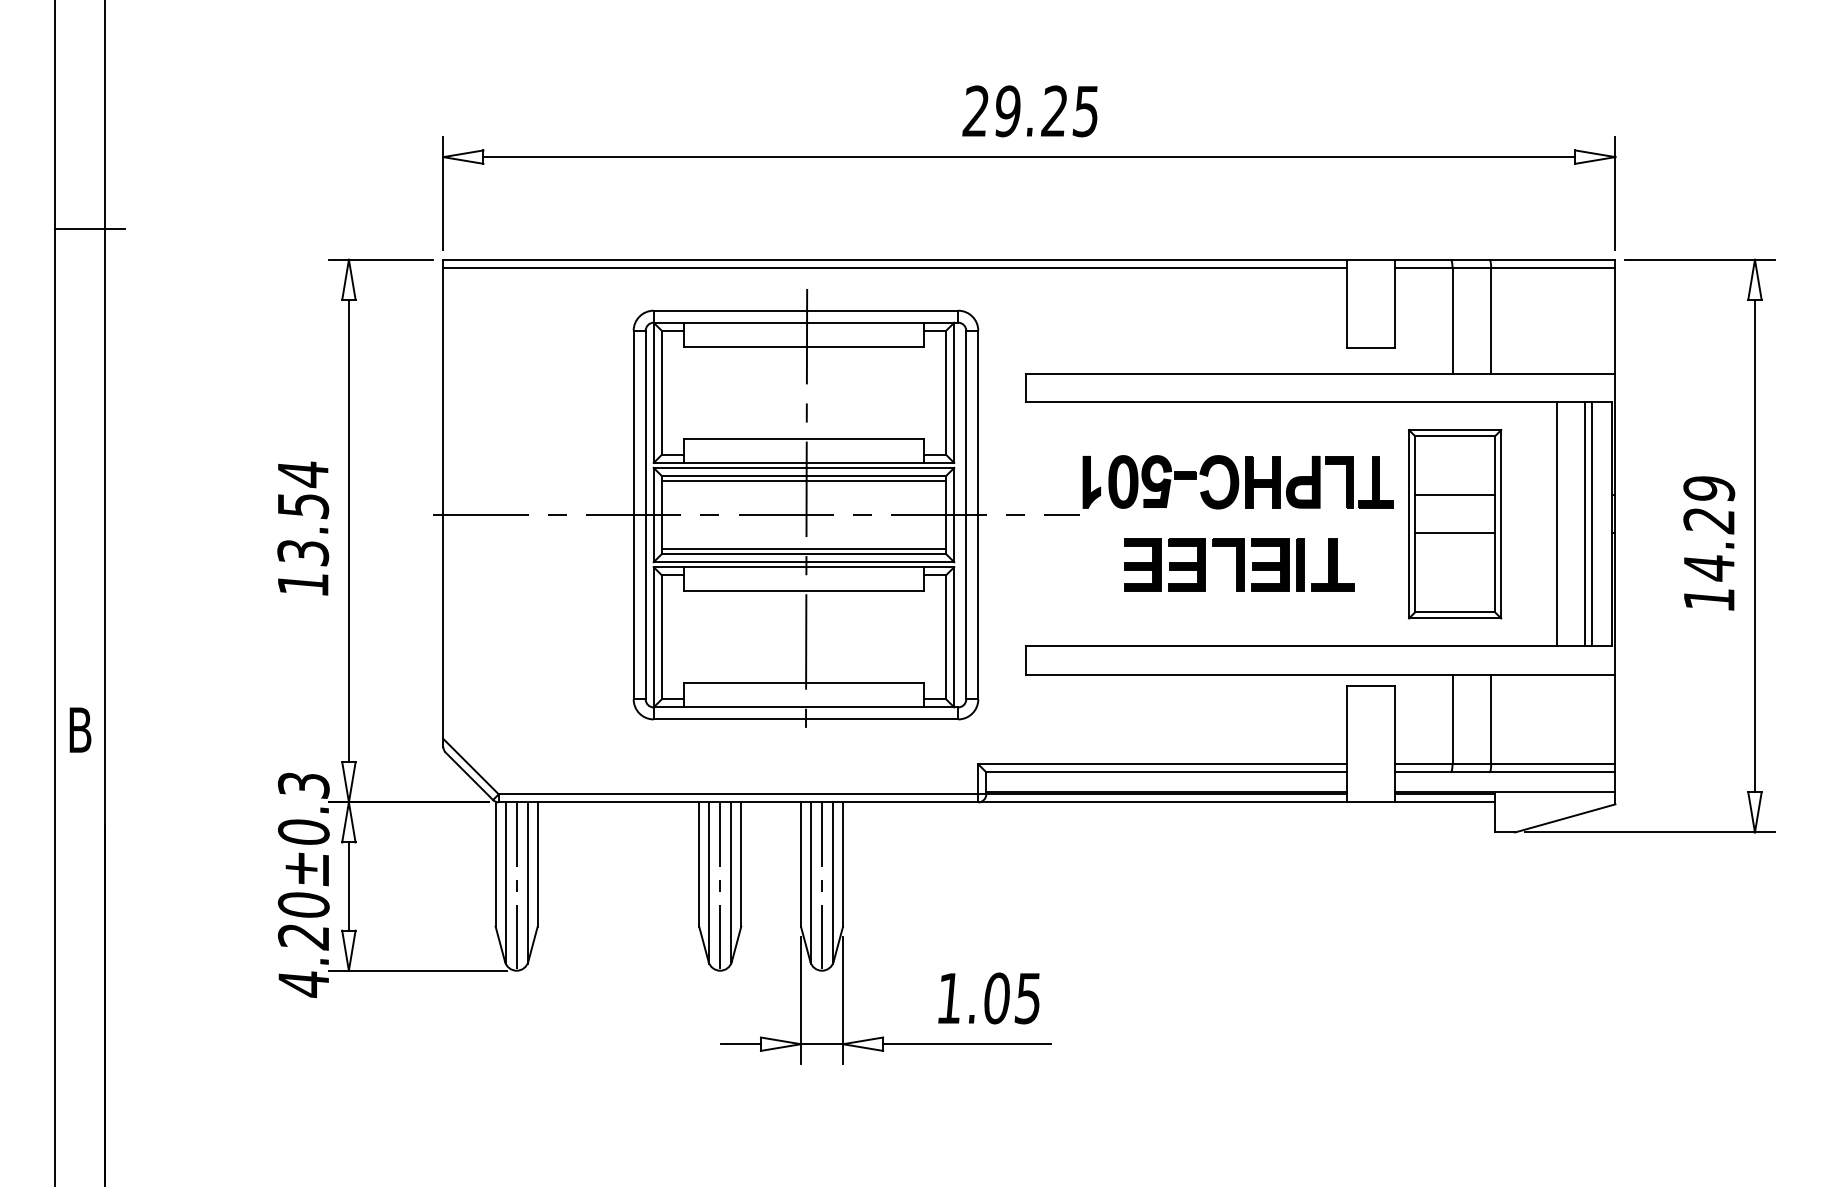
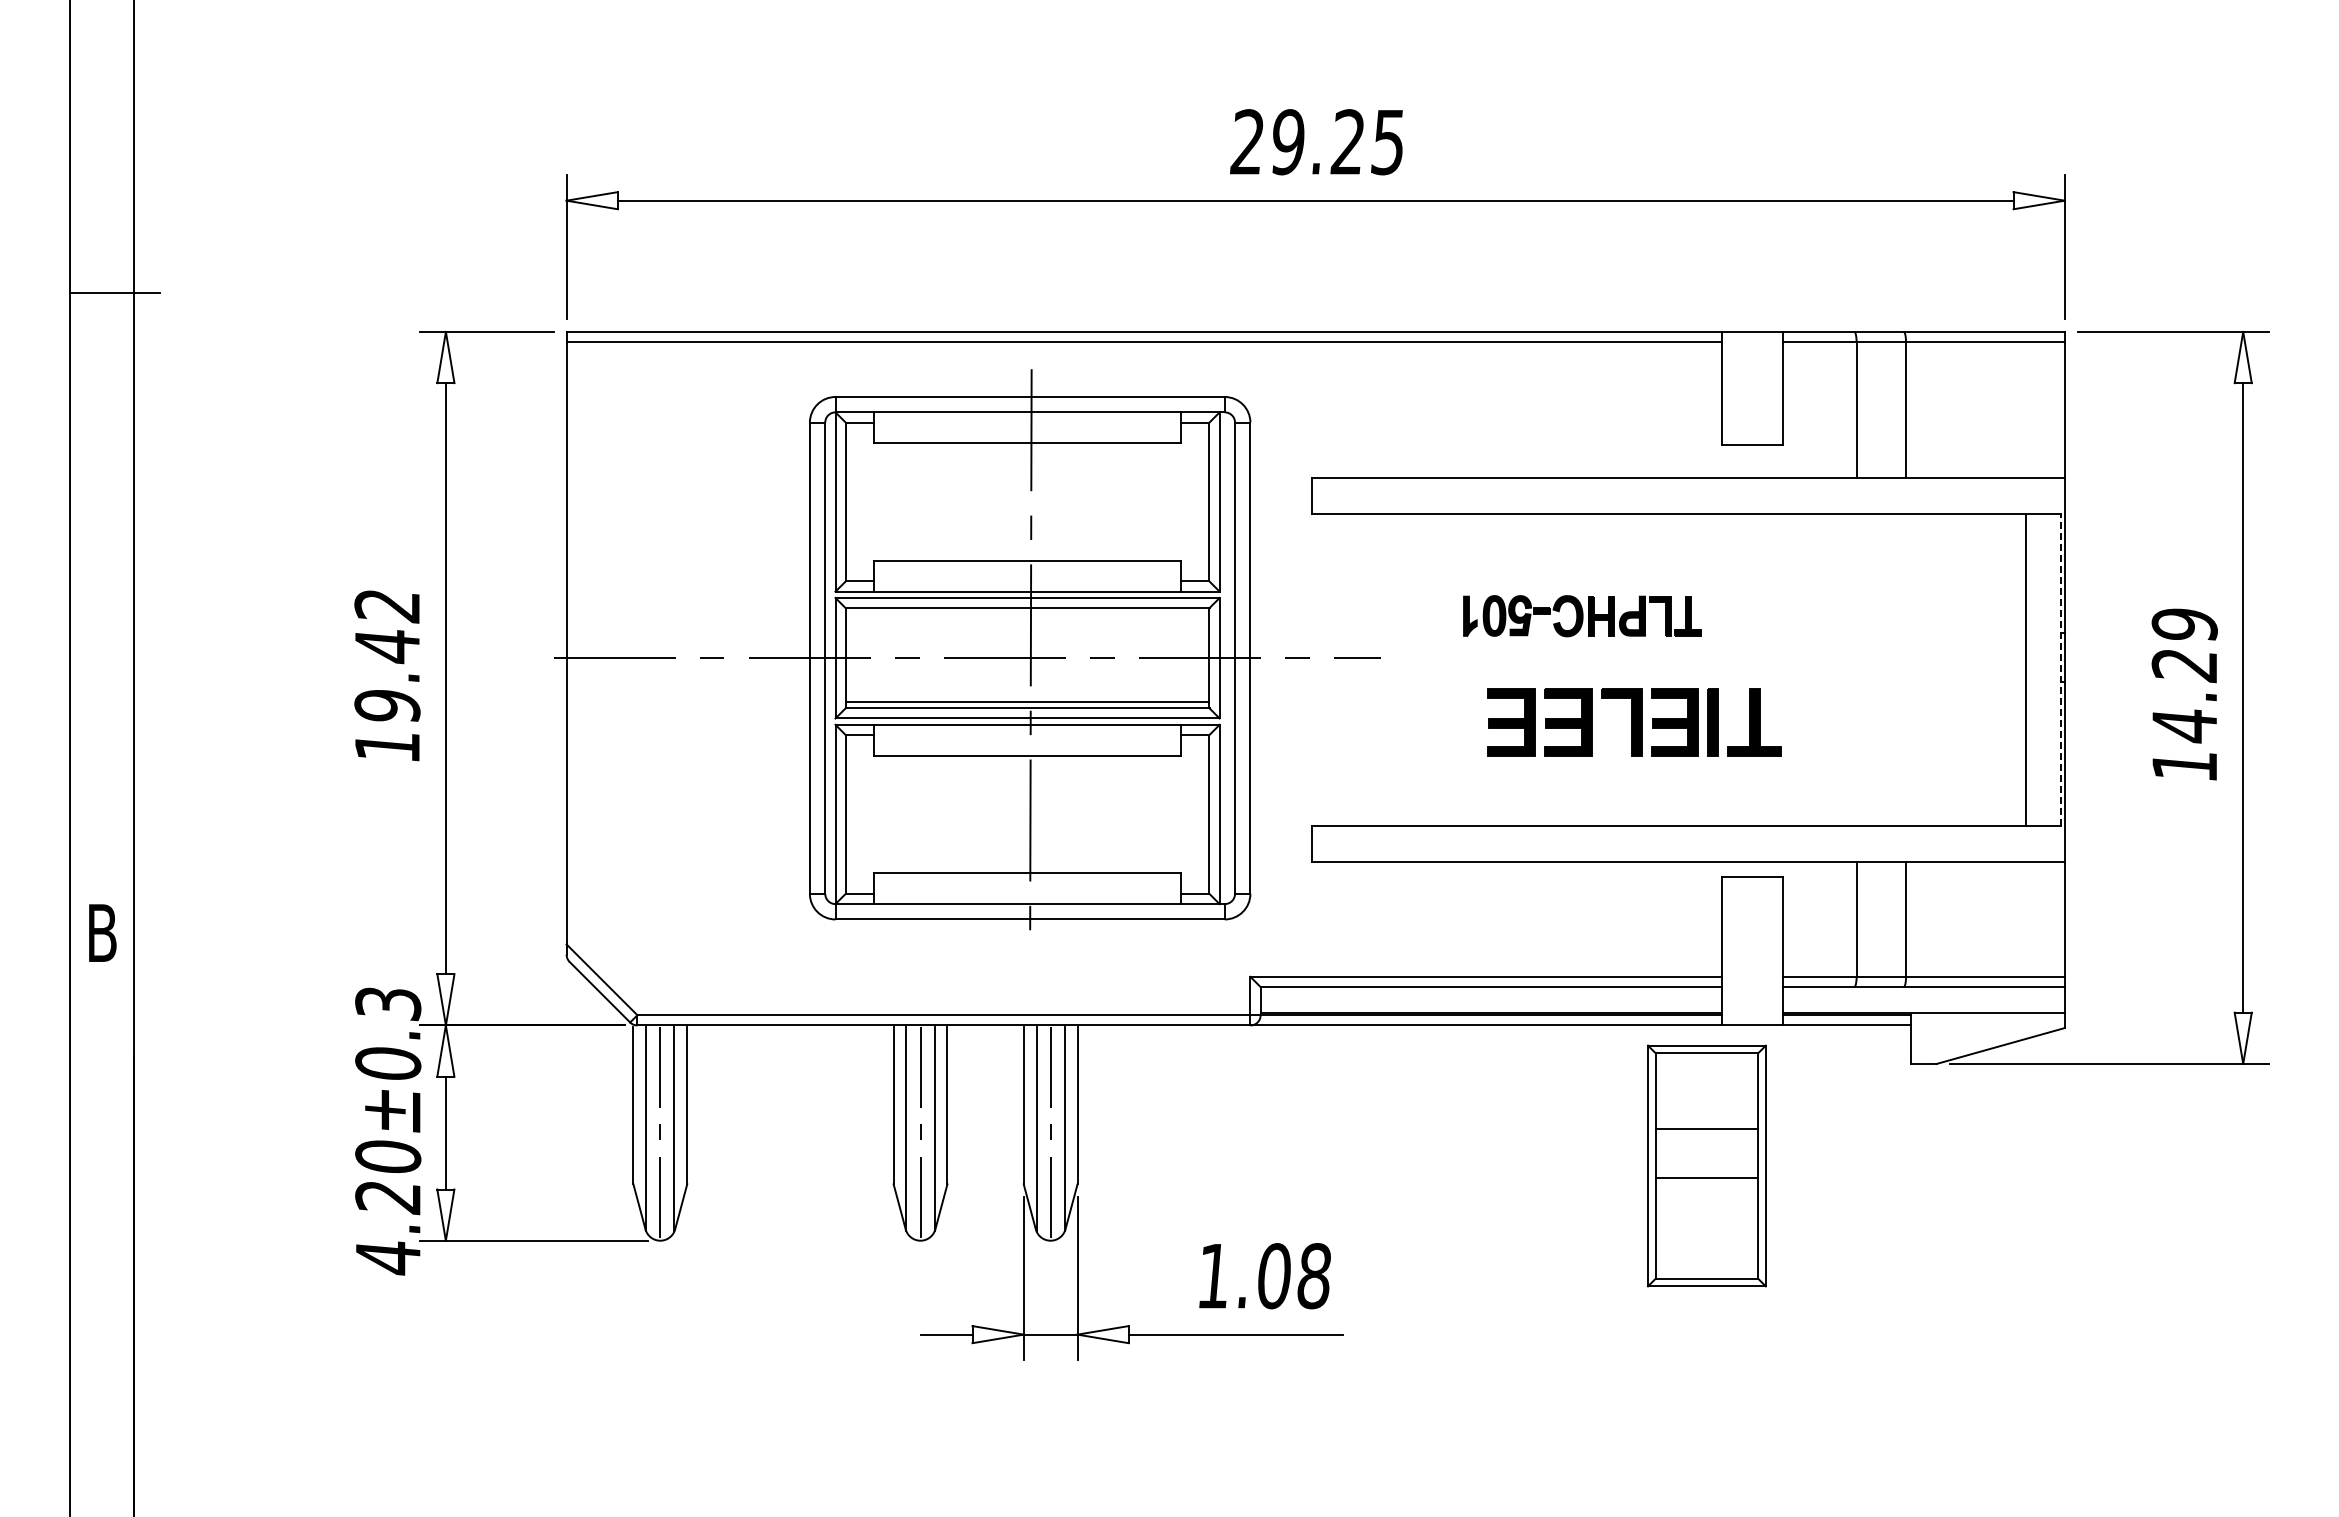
line: (803, 480) -> (1027, 614), removed
part: (1238, 481) -> (1582, 615), size x0.6
text: (303, 513) -> (387, 656), 13.54 -> 19.42
part: (1454, 523) -> (1706, 1165), moved
line: (1556, 523) -> (1989, 669), removed
line: (1591, 523) -> (2034, 669), removed
line: (1612, 523) -> (2060, 669), solid -> dashed
part: (1238, 565) -> (1634, 722), moved
text: (1027, 998) -> (1313, 1276), 1.05 -> 1.08

